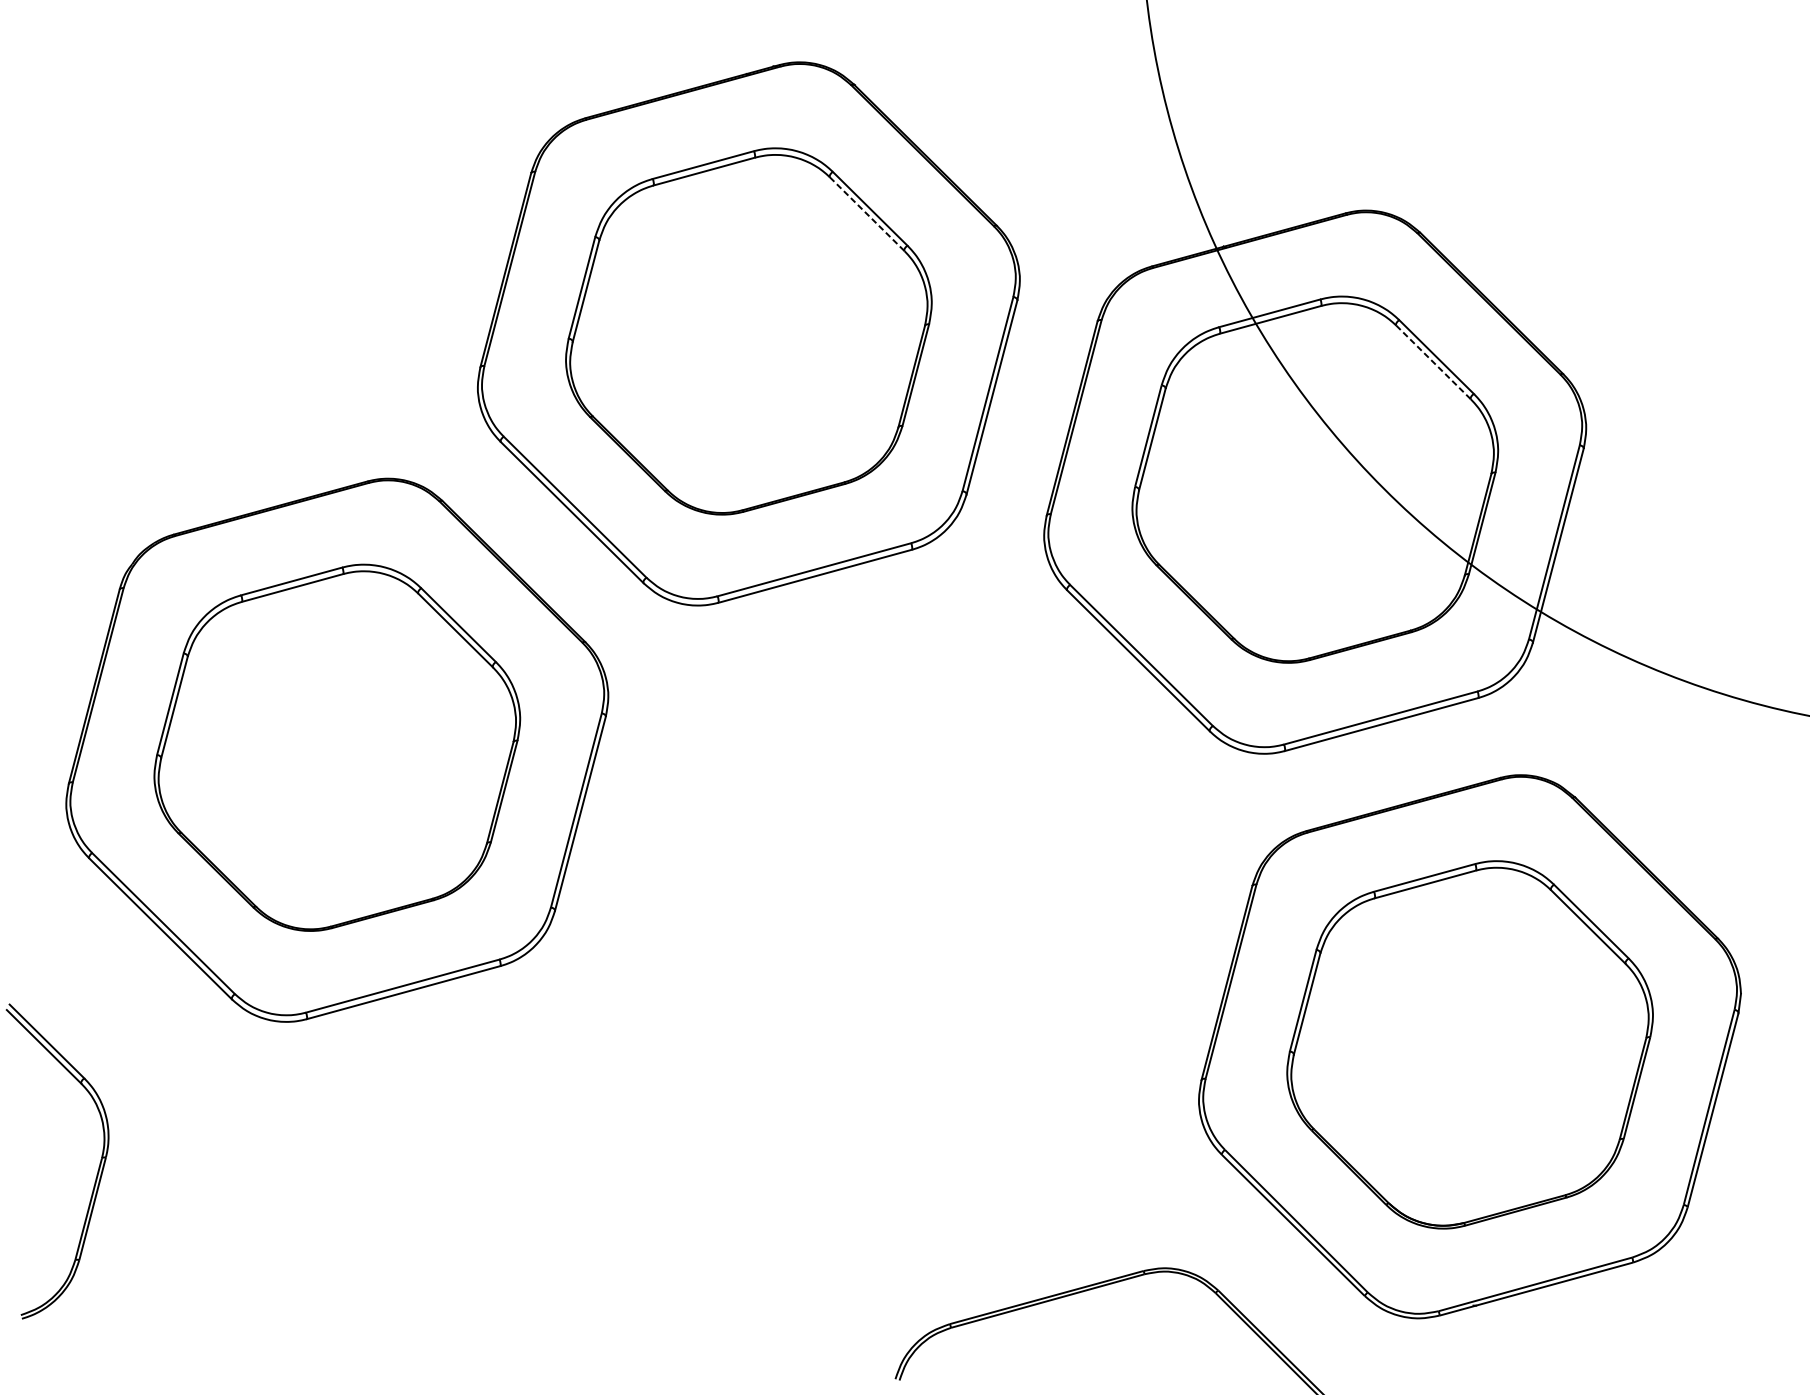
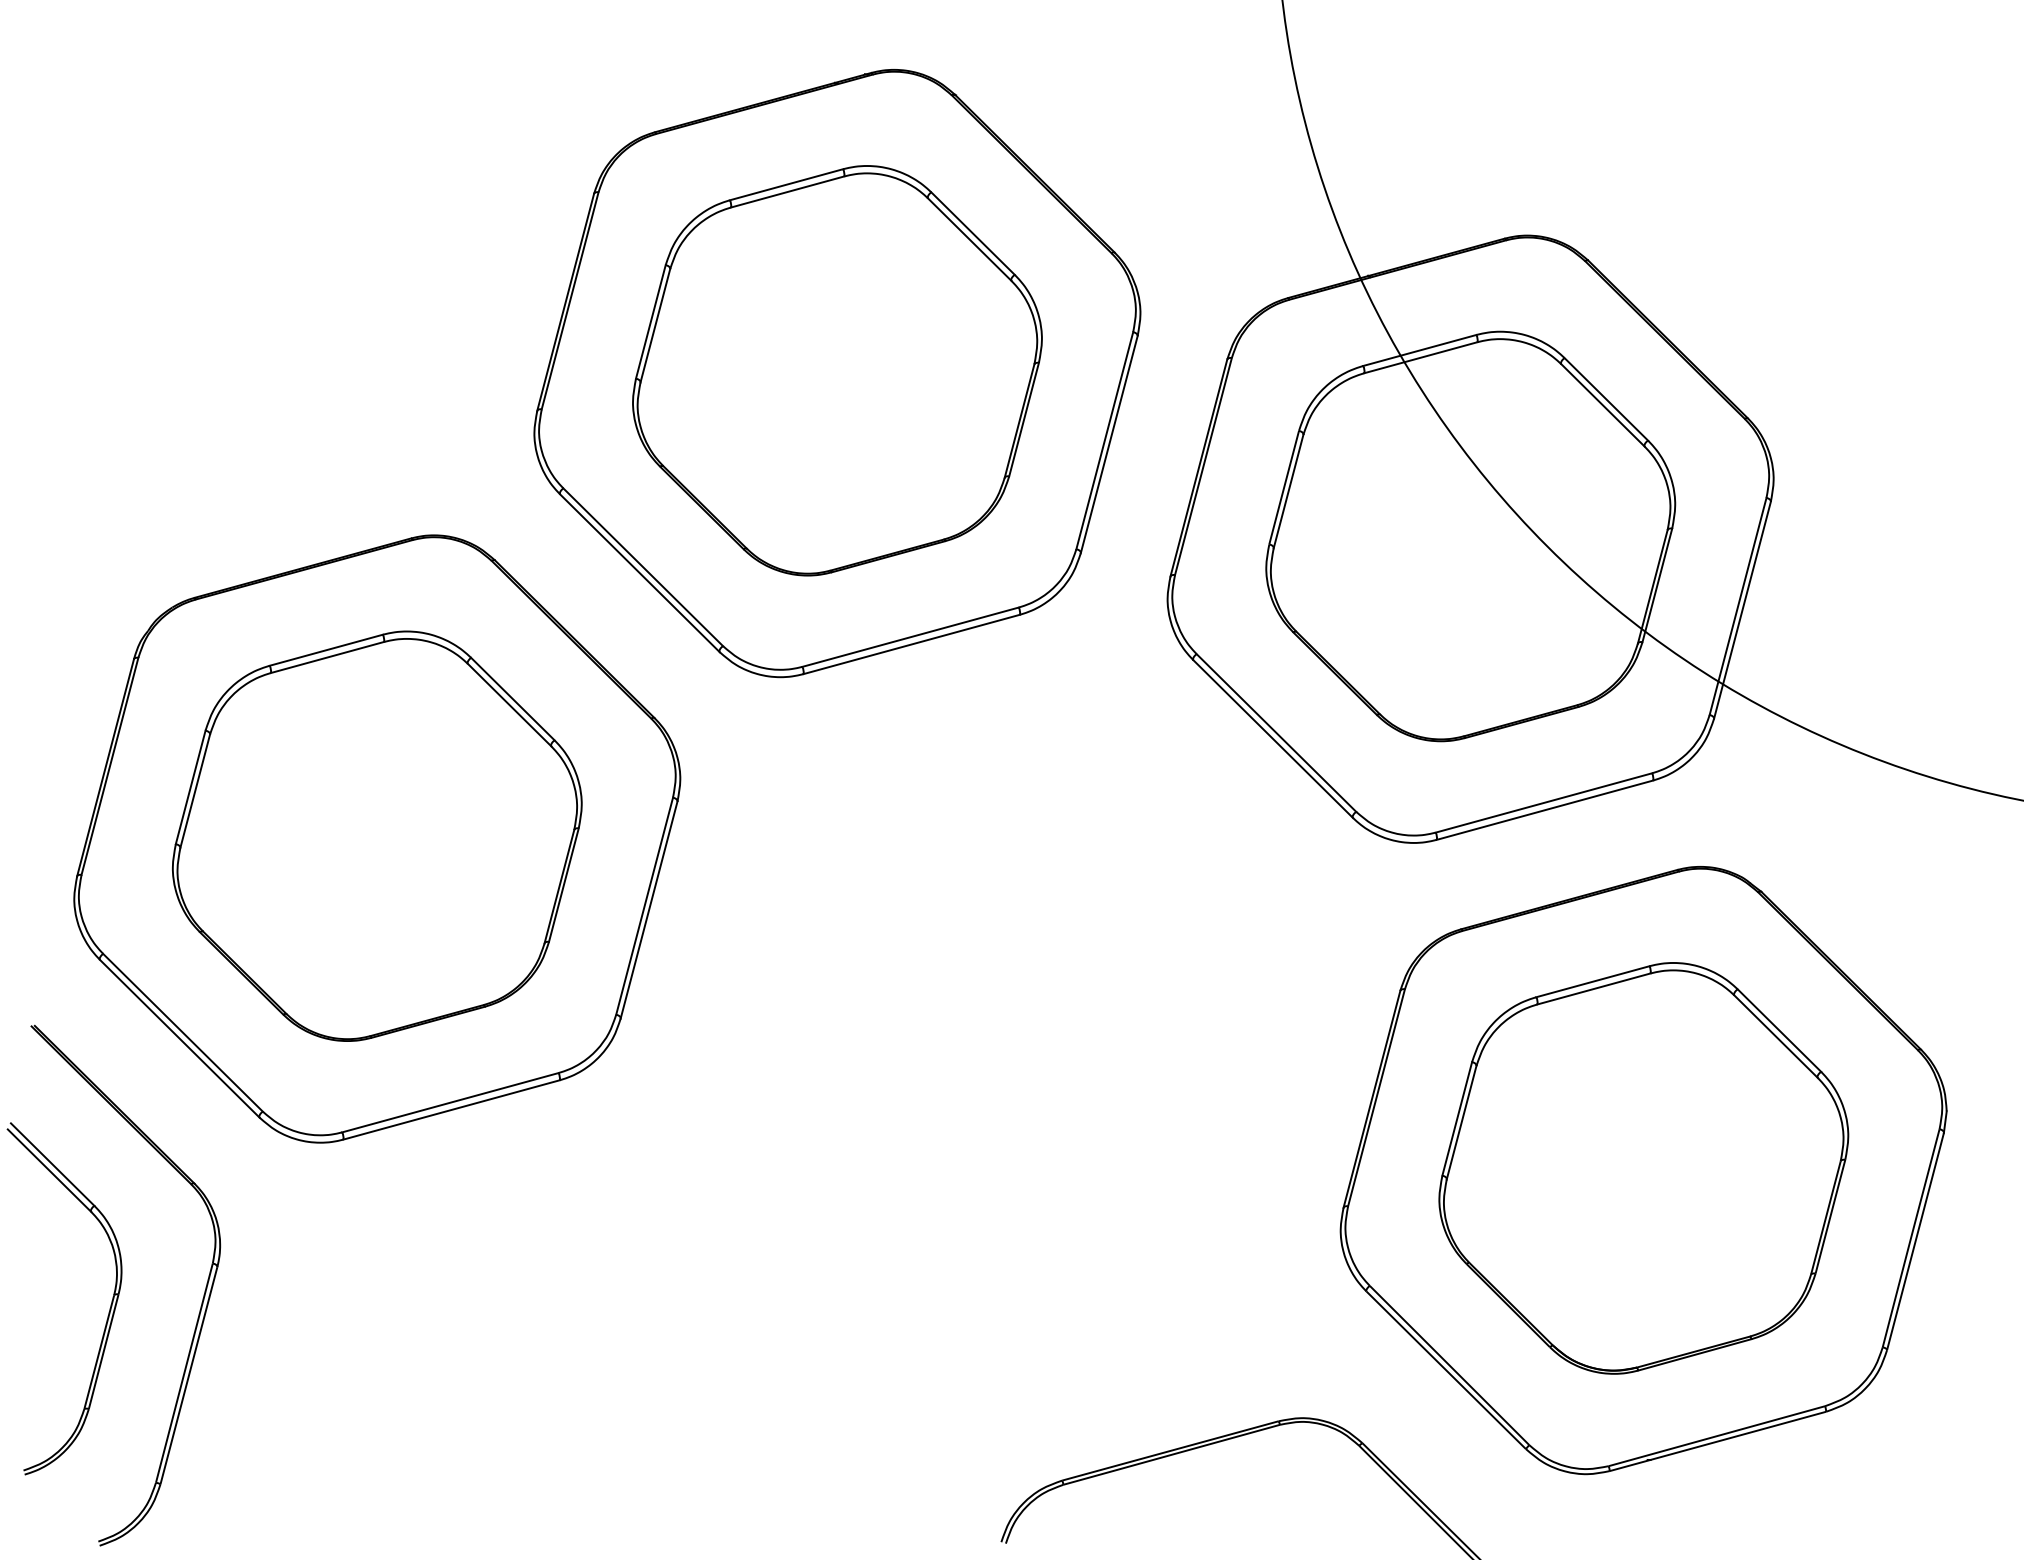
line: (866, 214) -> (969, 239), dashed -> solid
line: (1433, 362) -> (1602, 405), dashed -> solid
part: (180, 1164) -> (201, 1302), added

